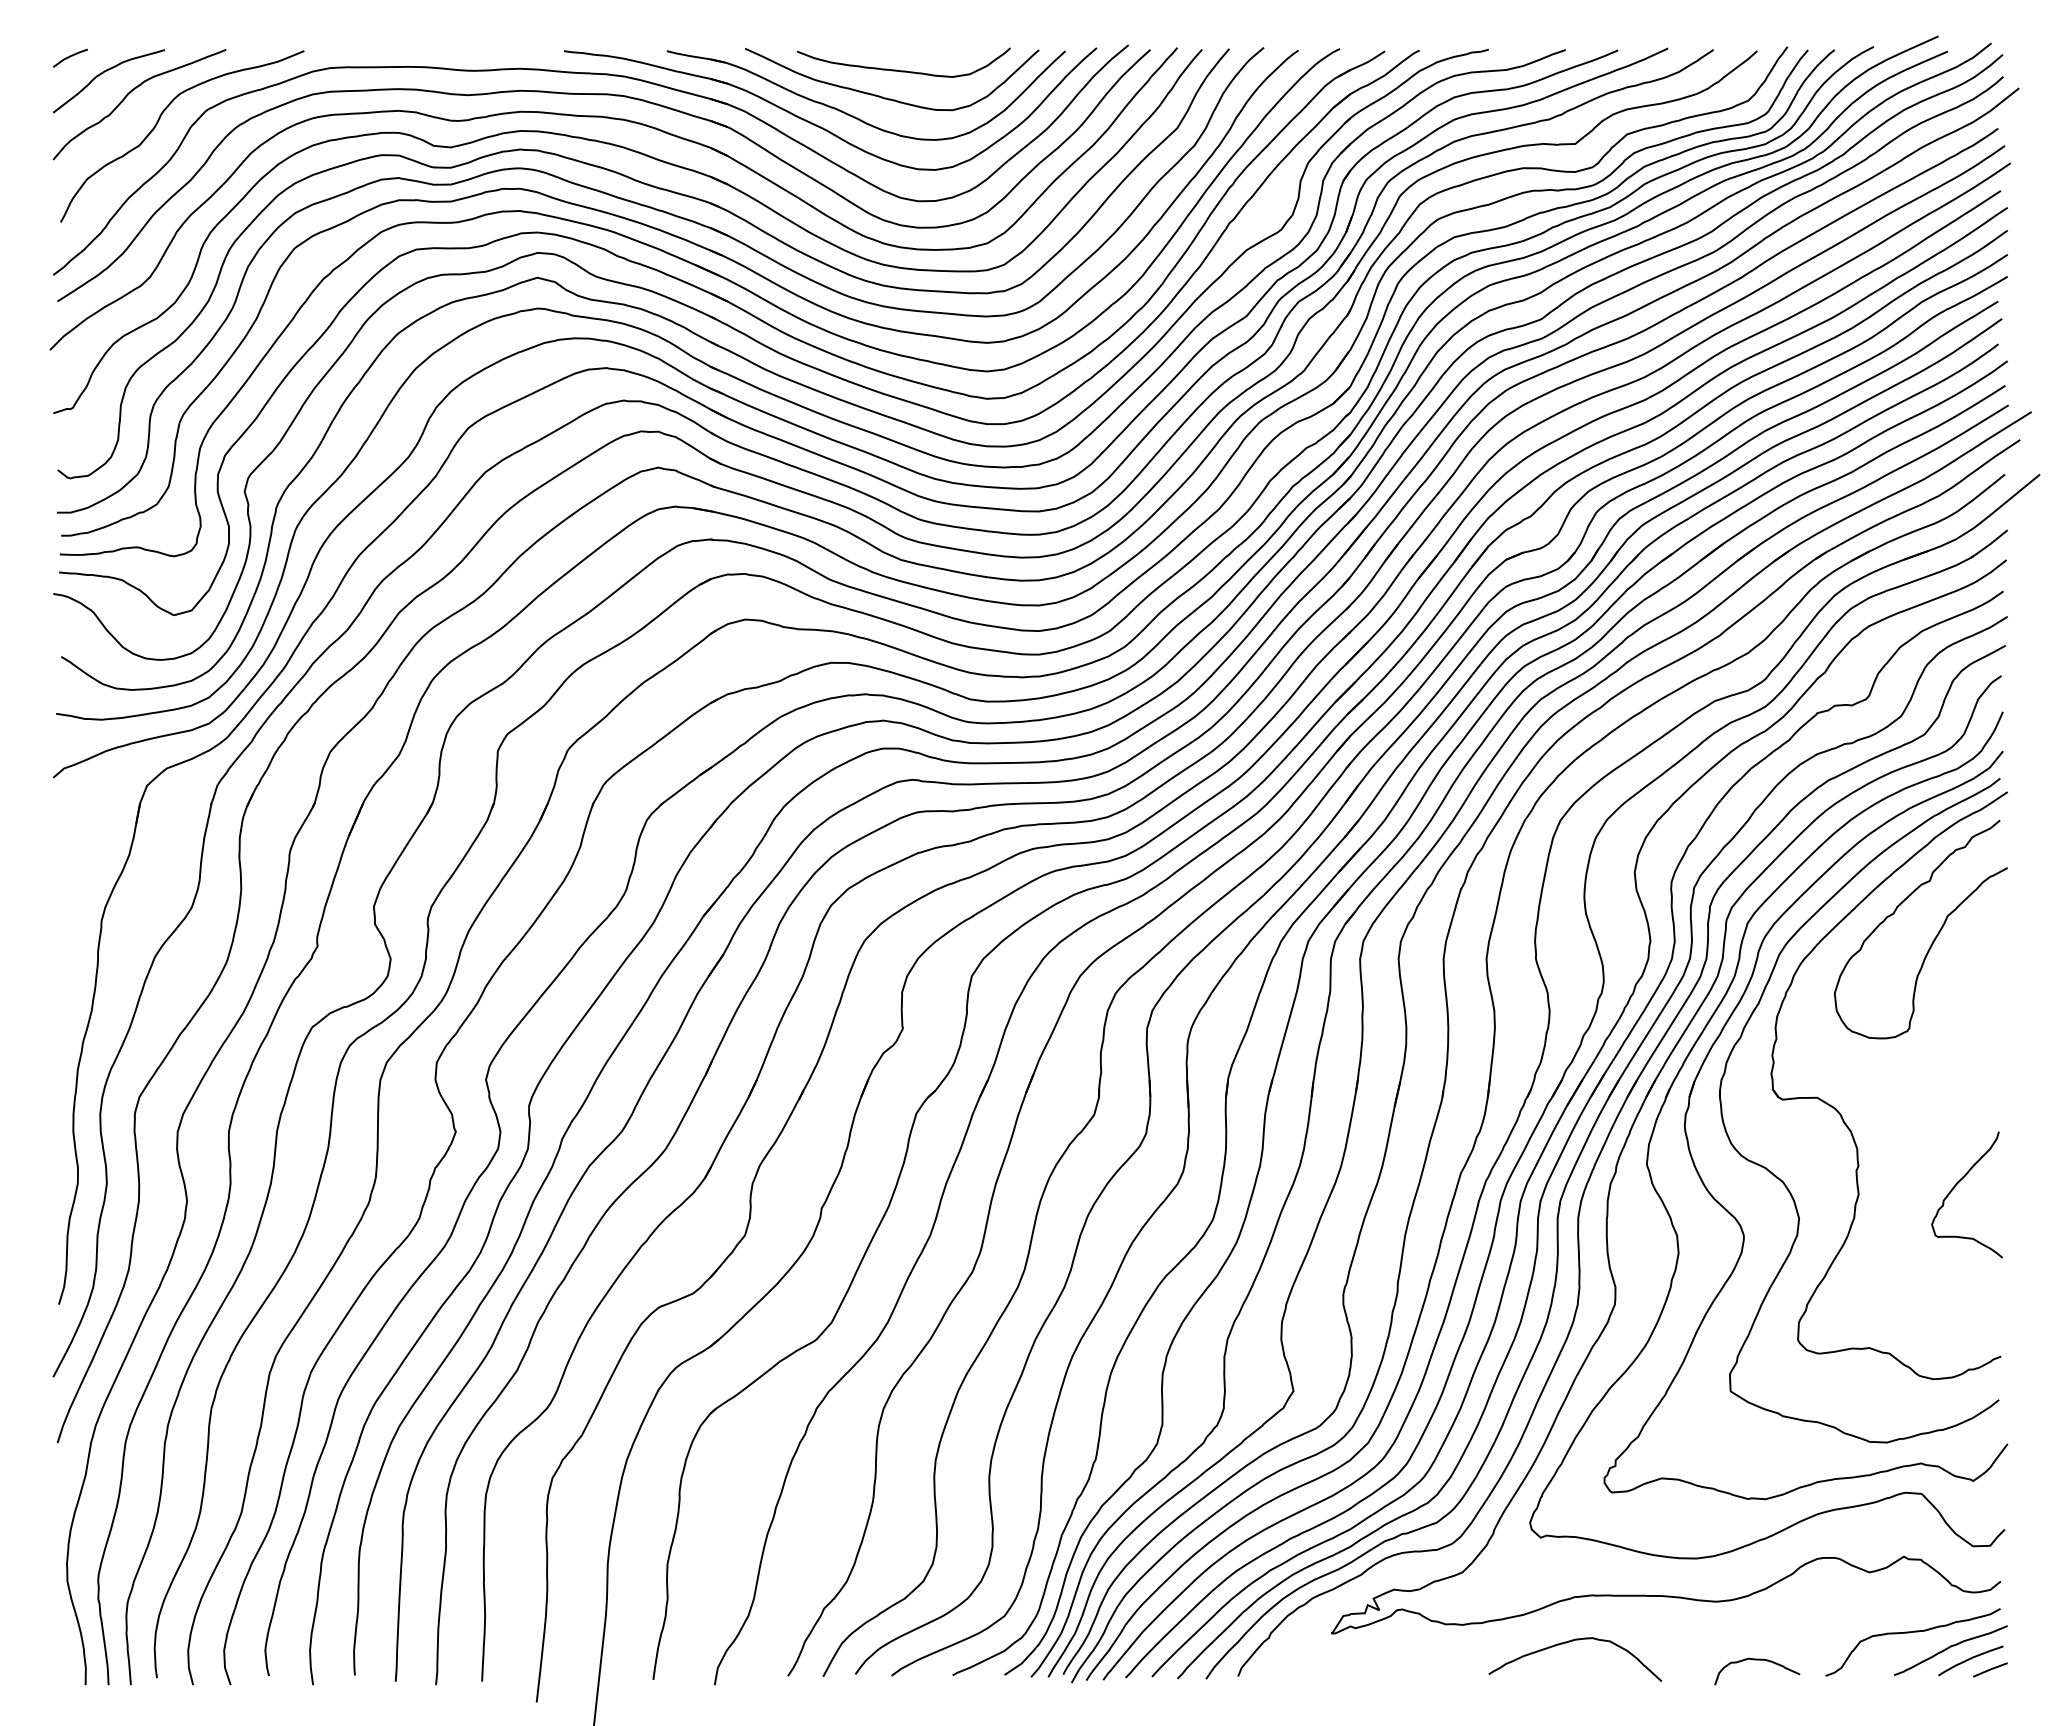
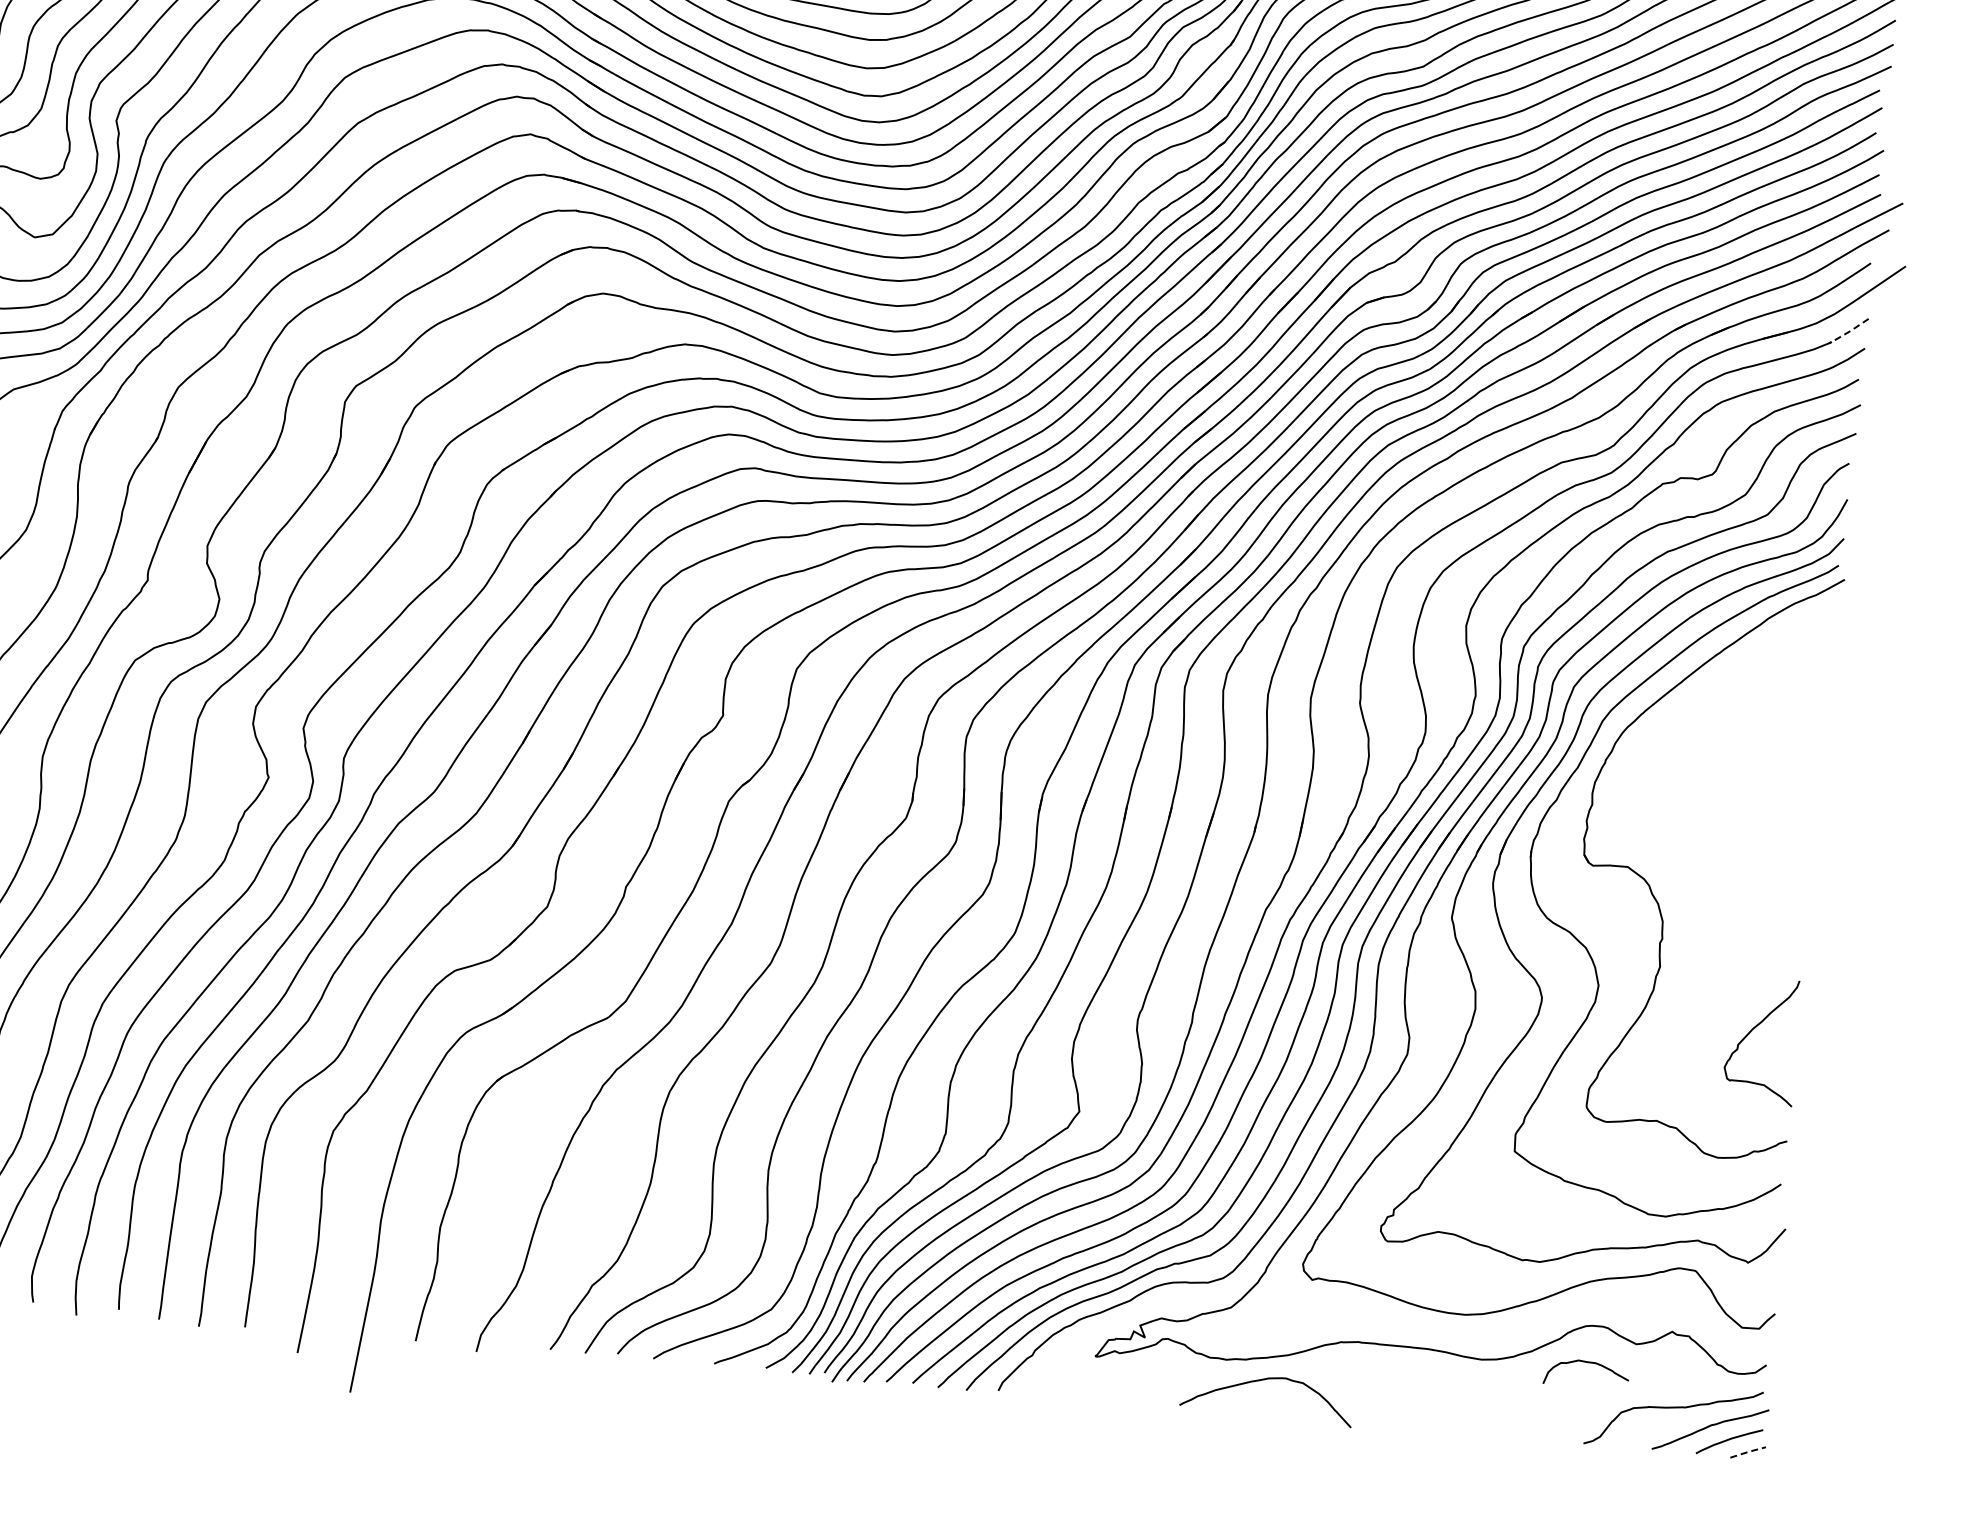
line: (1988, 545) -> (1848, 332), solid -> dashed
curve: (1933, 939) -> (1757, 719), removed
curve: (1955, 1187) -> (1751, 1032), moved
curve: (1570, 1642) -> (1263, 1380), moved
curve: (1757, 1660) -> (1587, 1363), moved
line: (1990, 1669) -> (1748, 1451), solid -> dashed

